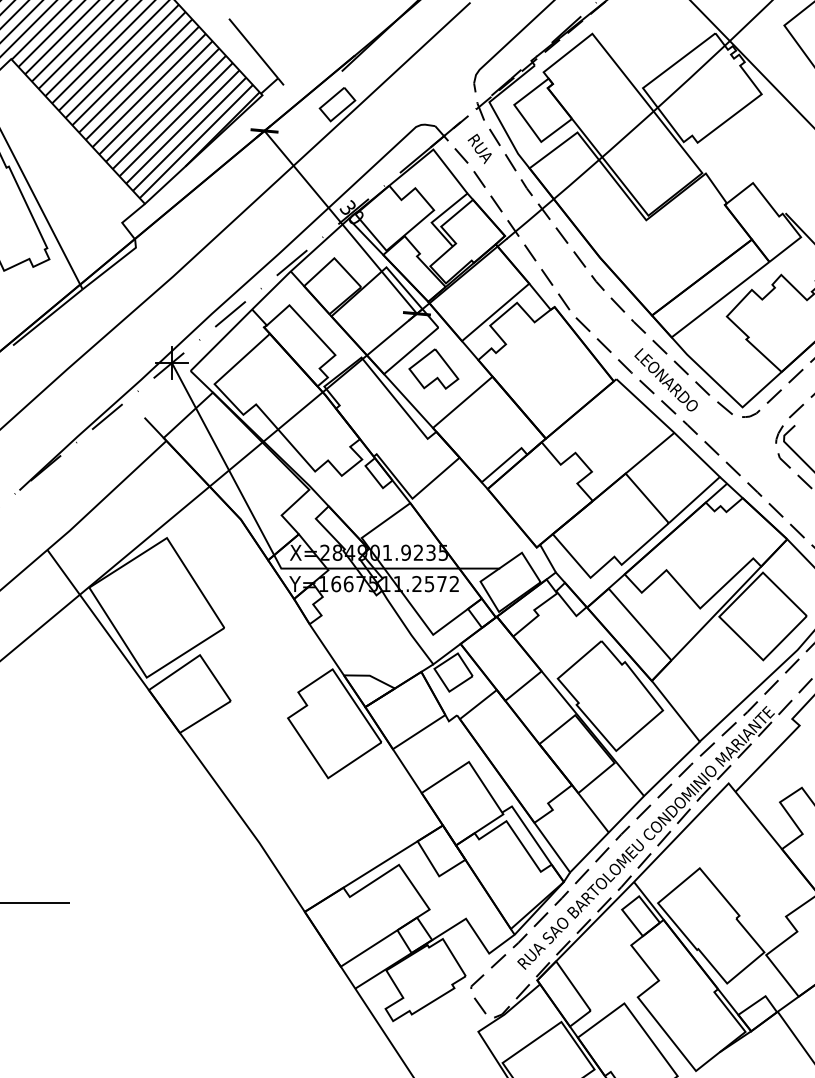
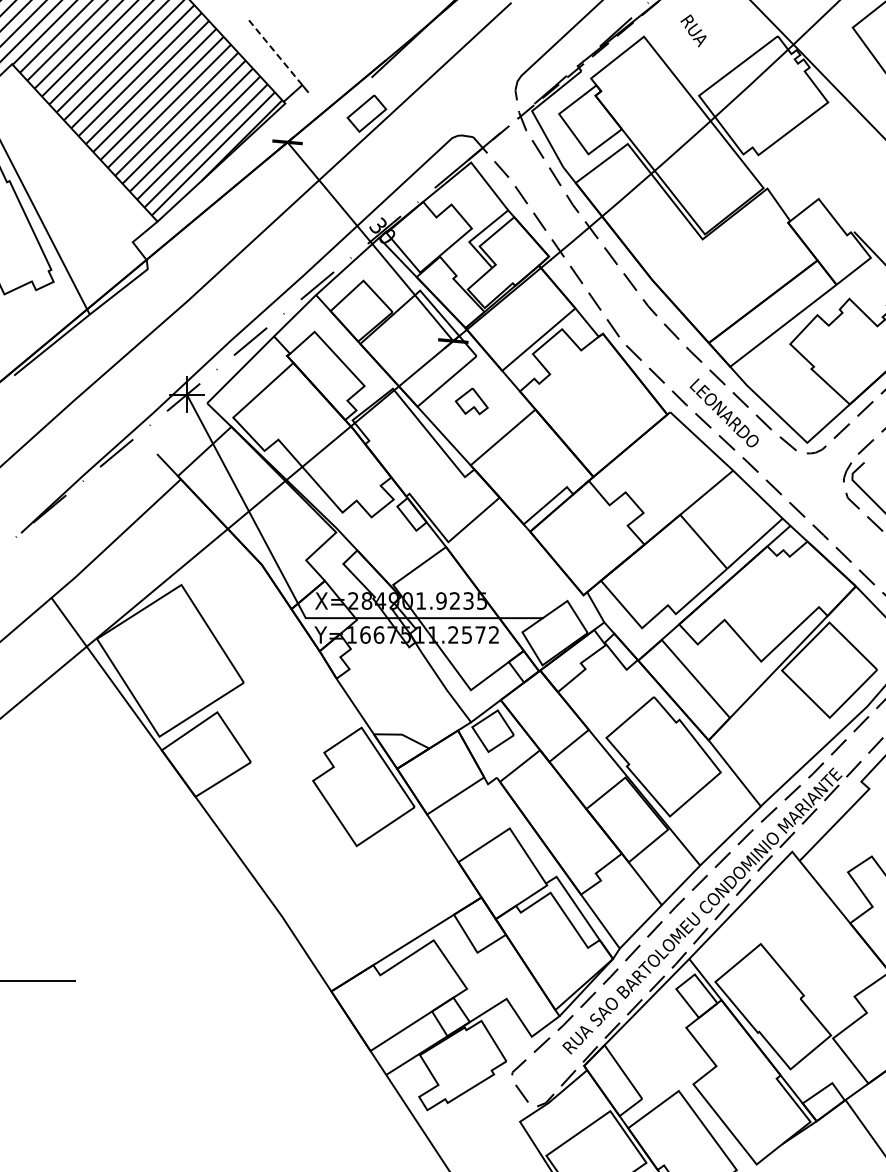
line: (253, 48) -> (275, 52), solid -> dashed
text: (479, 148) -> (693, 30), moved
part: (433, 369) -> (471, 401), size x0.6

